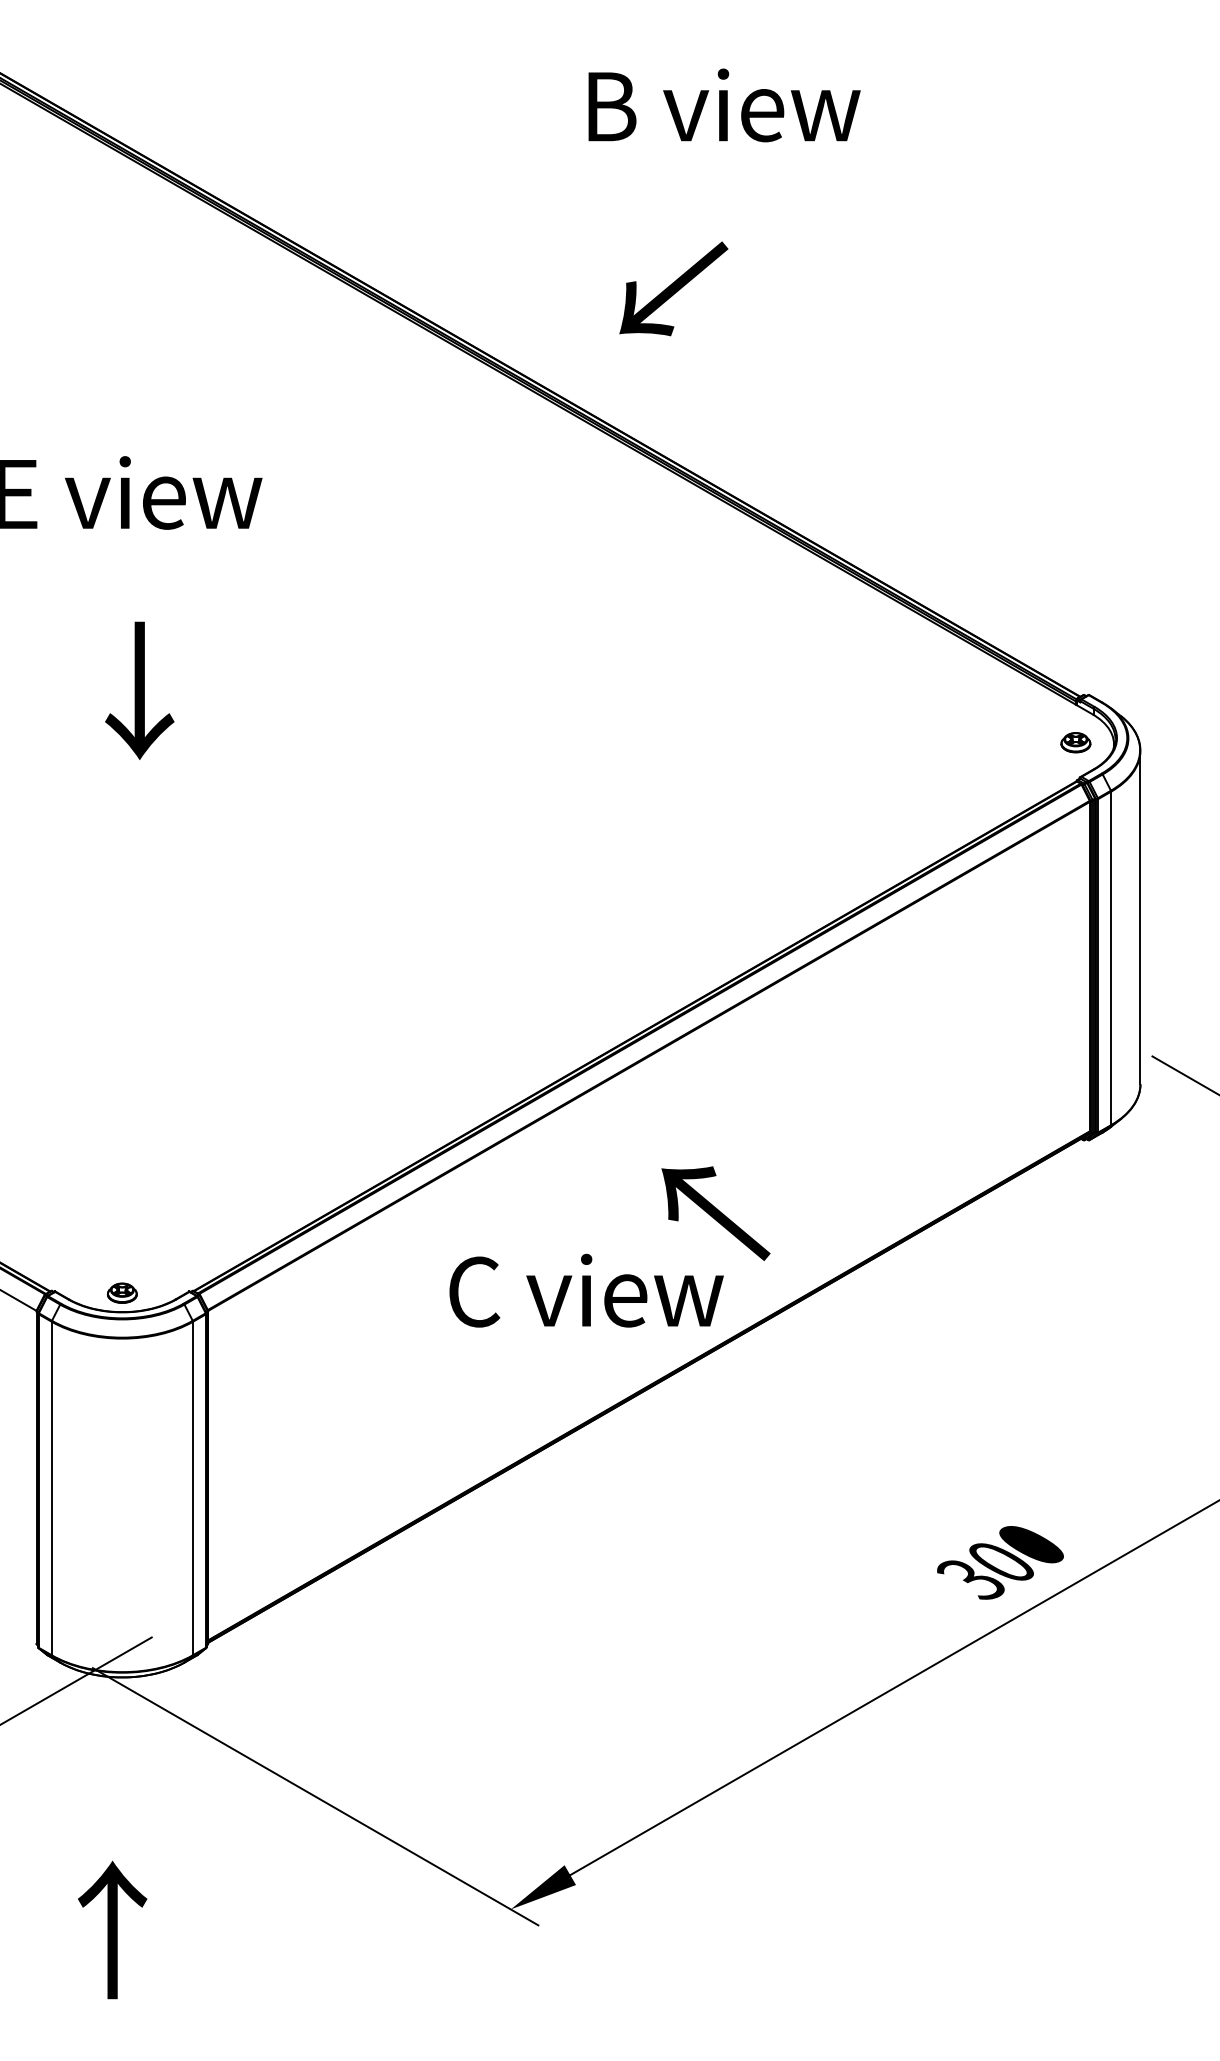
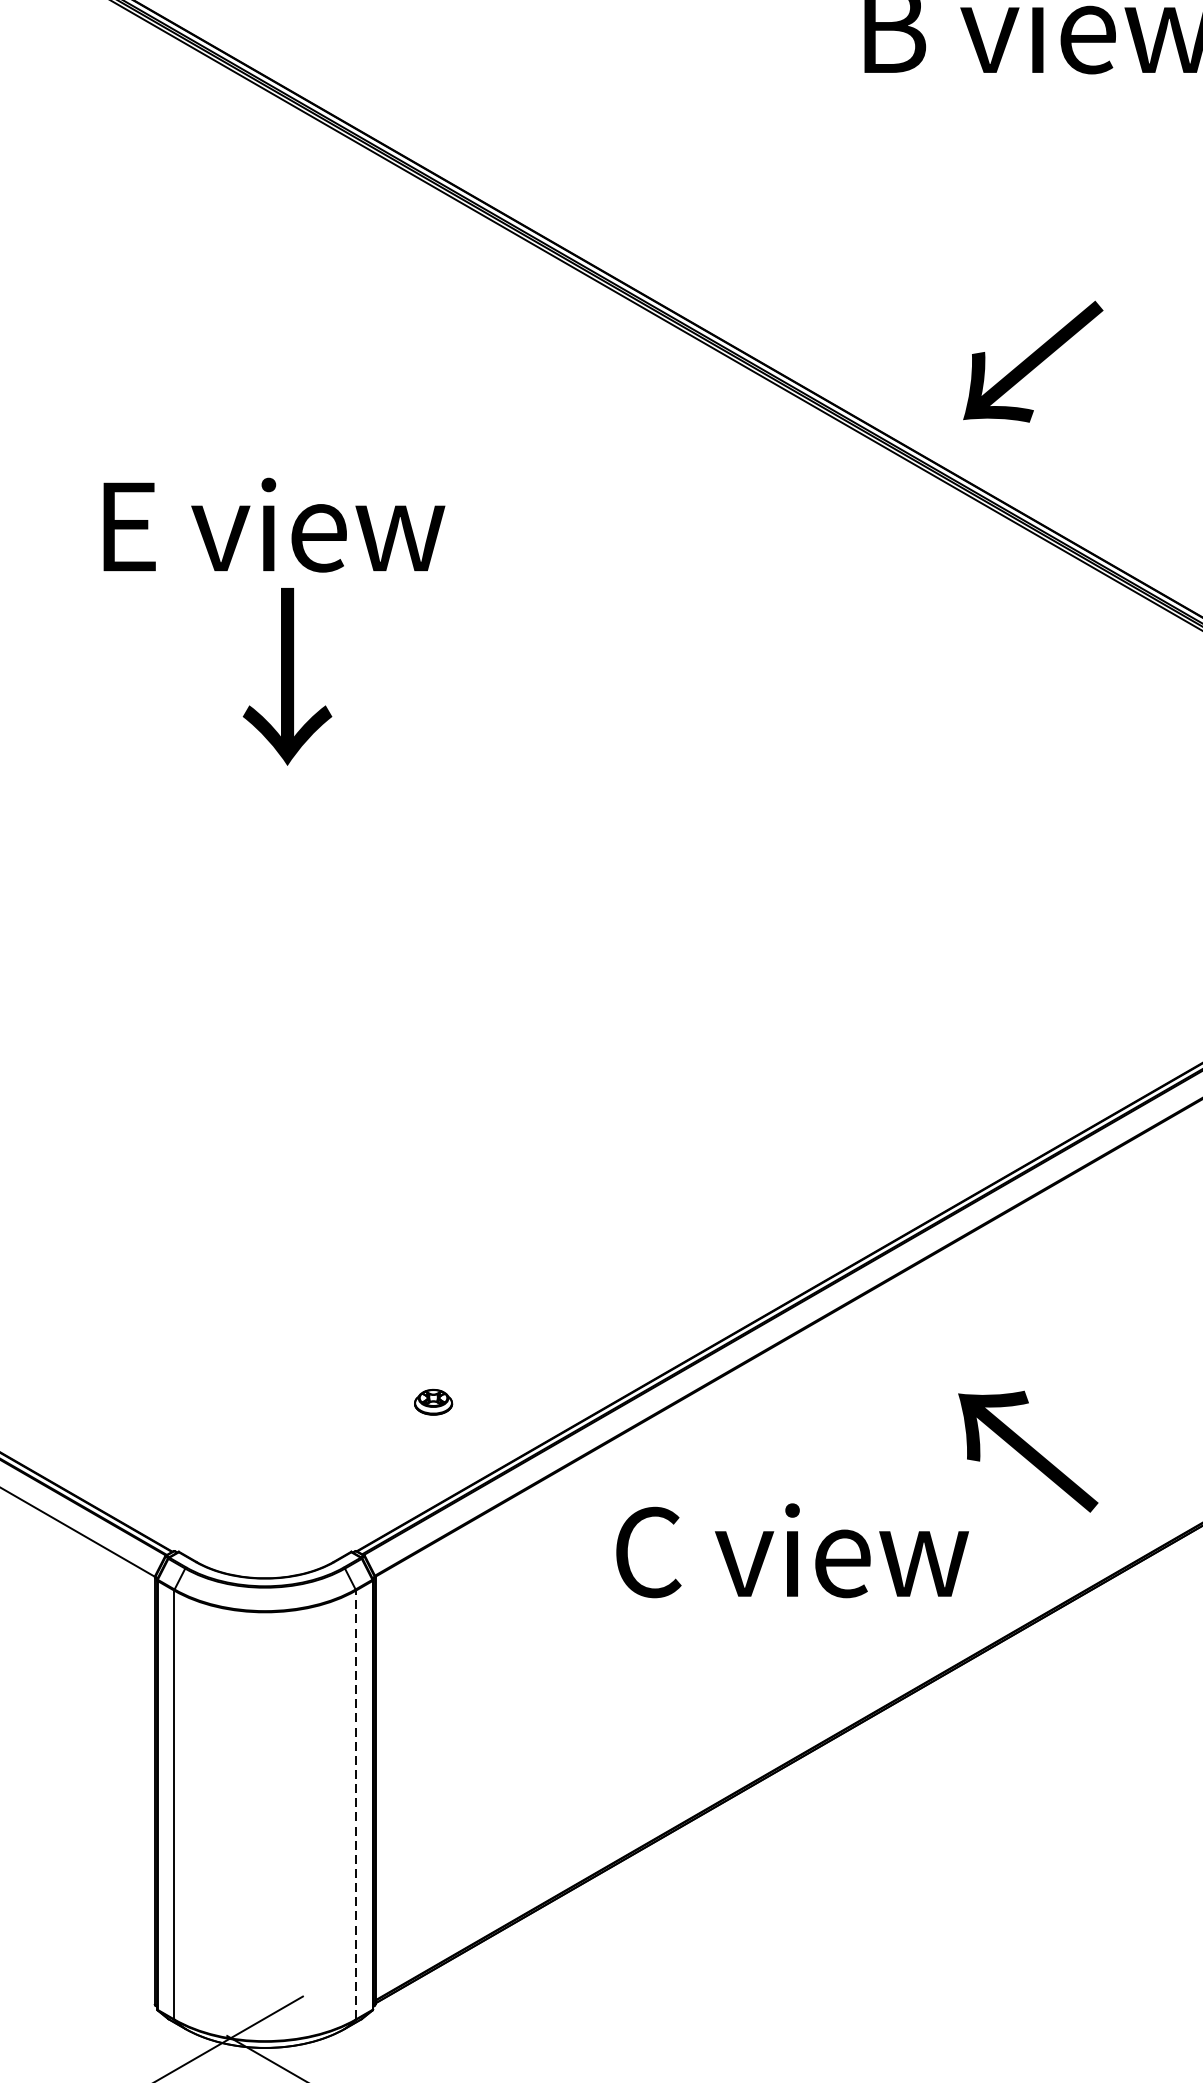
text: (673, 288) -> (1032, 361), moved
text: (139, 690) -> (287, 676), moved
text: (586, 1290) -> (792, 1550), moved
part: (122, 1292) -> (433, 1401), moved
line: (192, 1488) -> (355, 1805), solid -> dashed

